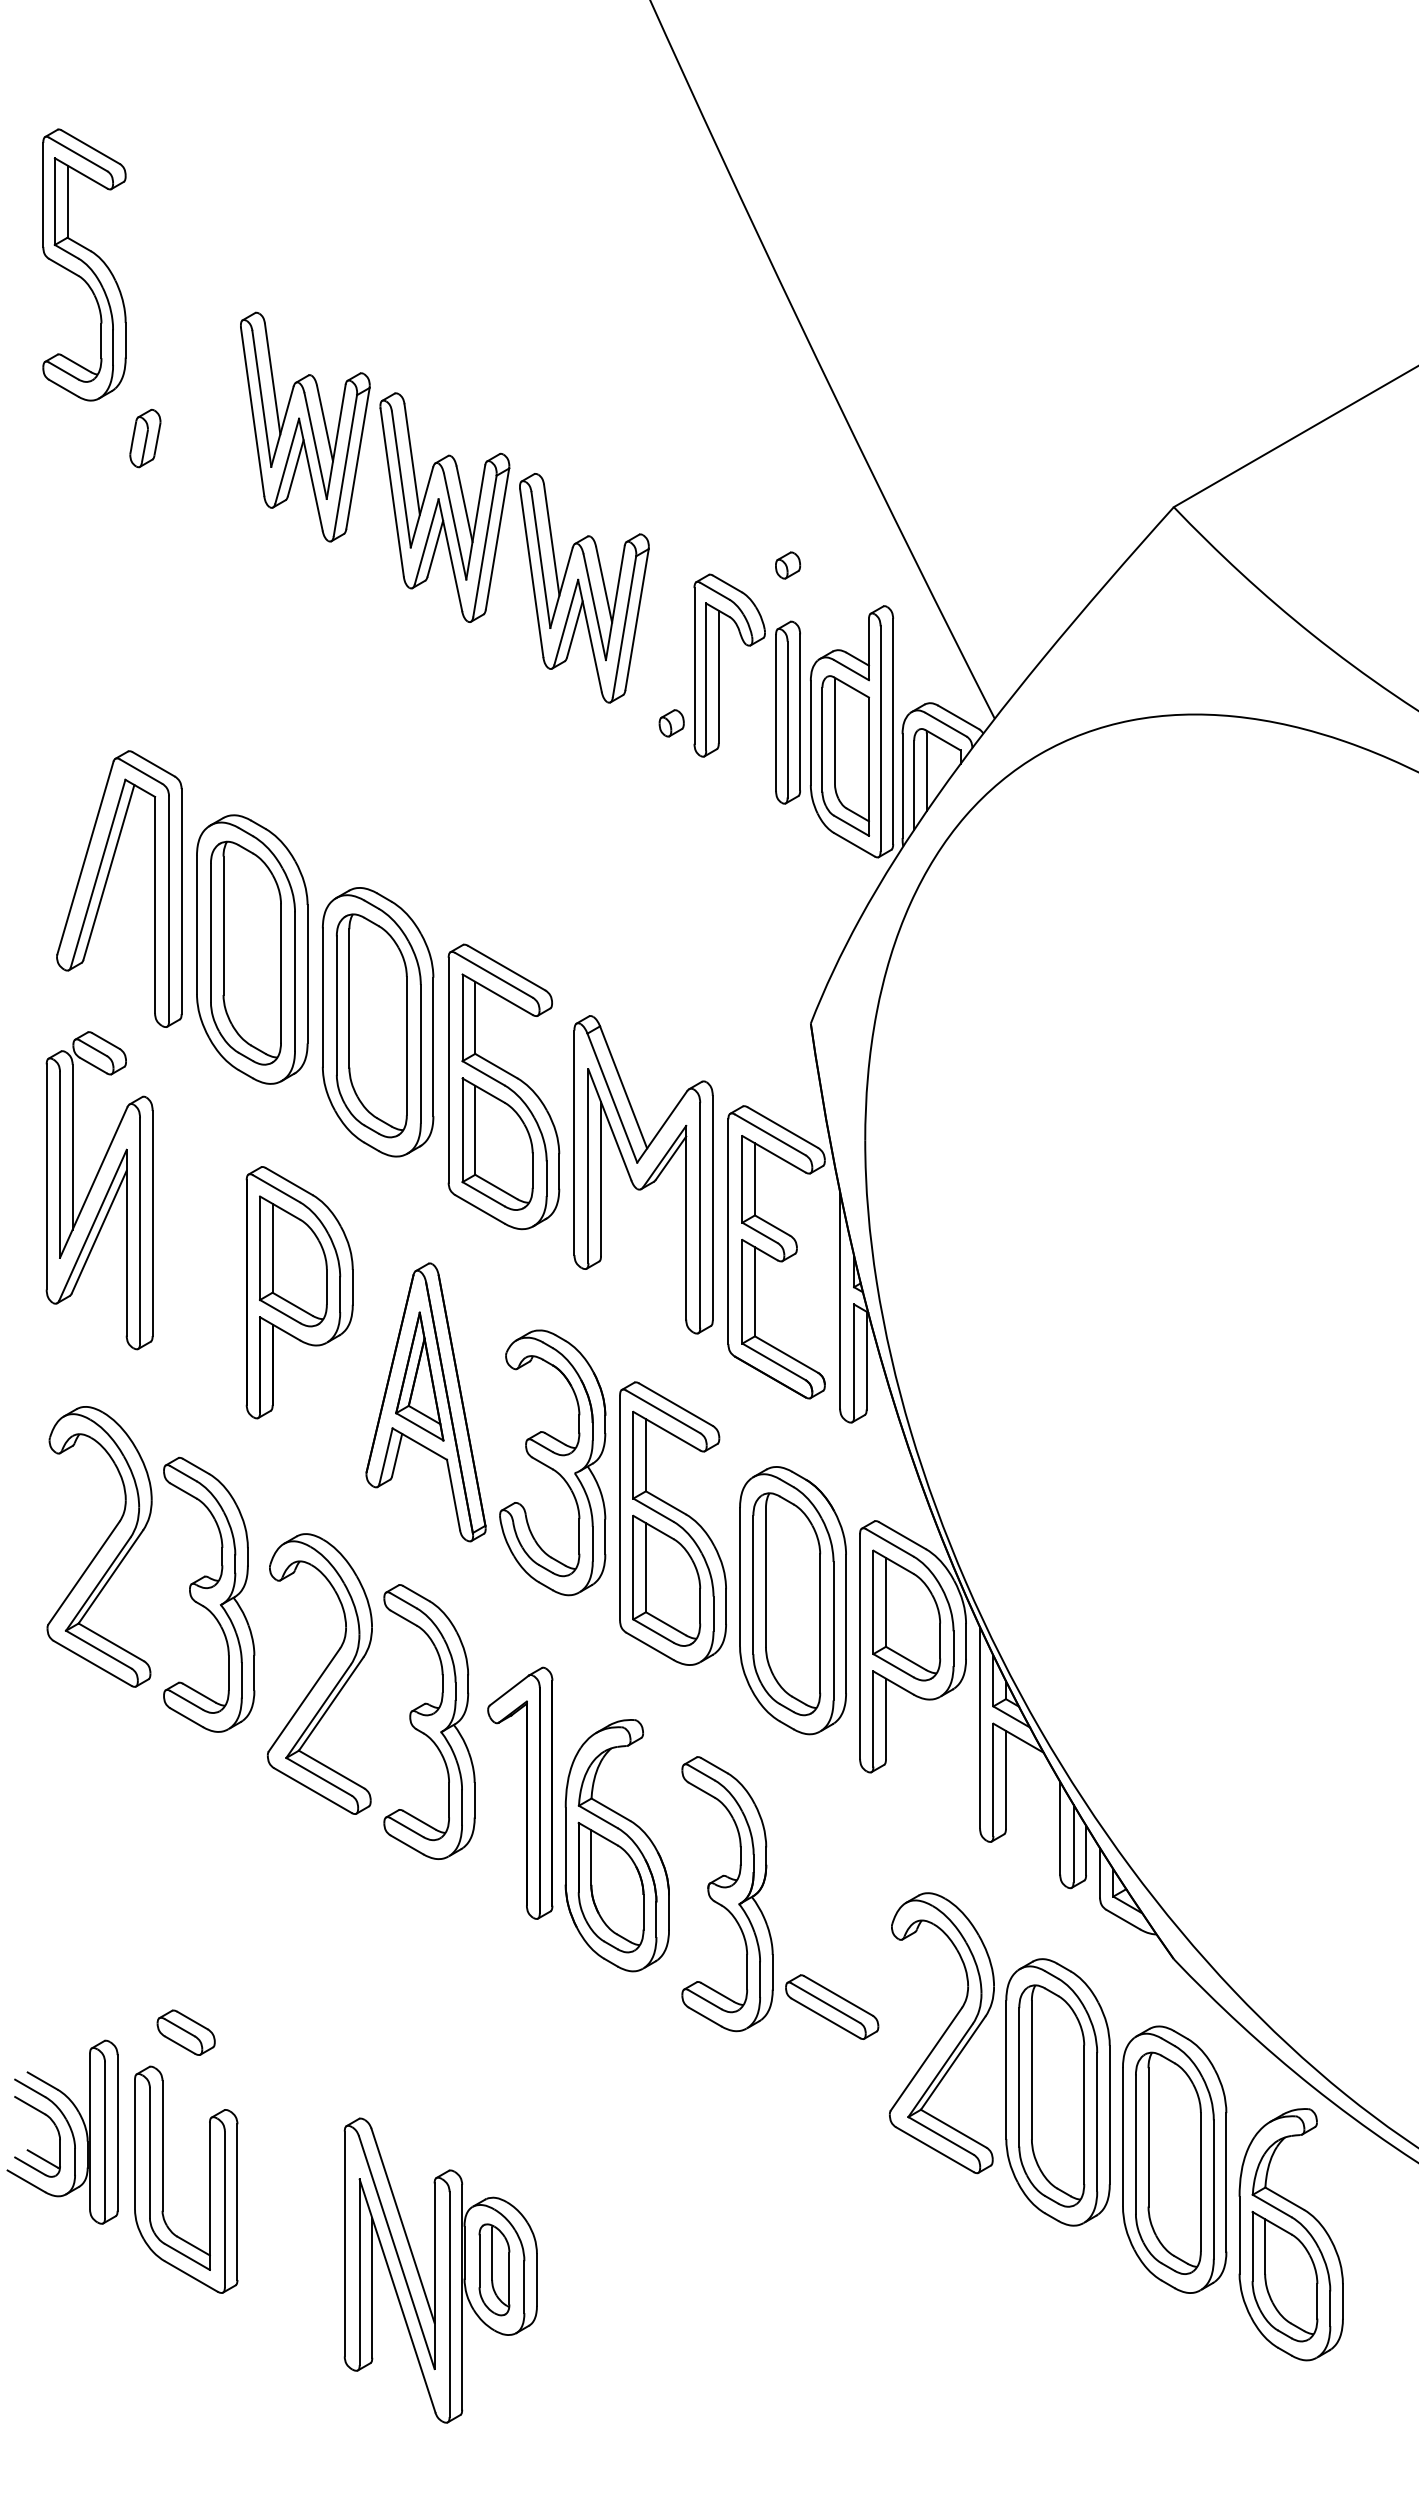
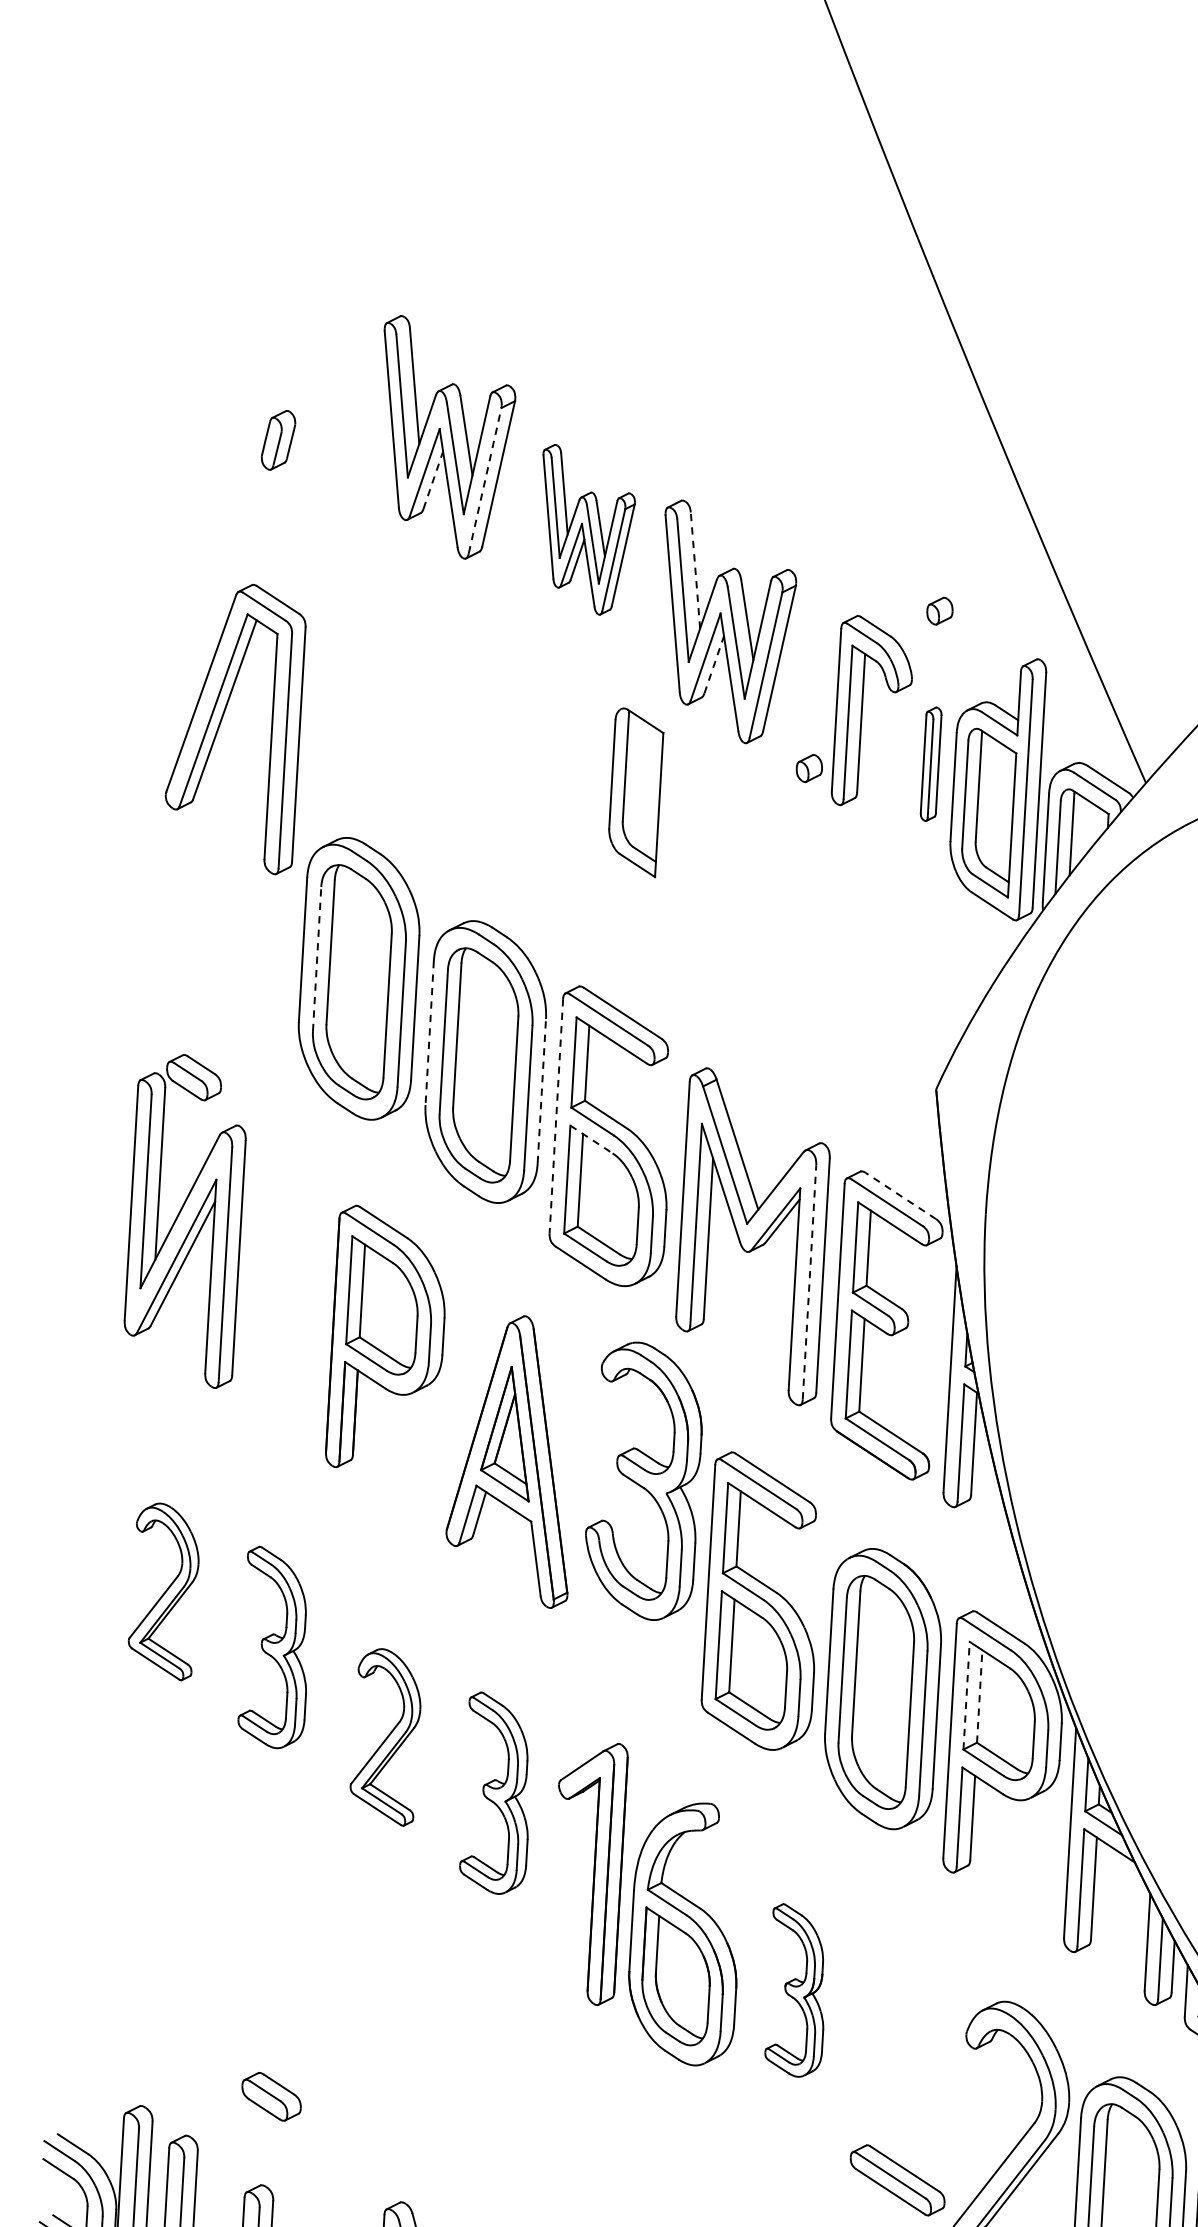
part: (84, 264) -> (225, 255), removed
line: (345, 465) -> (485, 480), solid -> dashed
line: (295, 468) -> (433, 480), solid -> dashed
part: (444, 507) -> (585, 530), size x0.7
line: (551, 540) -> (695, 570), solid -> dashed
line: (574, 629) -> (713, 664), solid -> dashed
part: (787, 712) -> (930, 764), size x0.6
part: (506, 755) -> (635, 792), added
part: (106, 885) -> (221, 723), moved
line: (210, 932) -> (316, 958), solid -> dashed
line: (322, 998) -> (429, 1033), solid -> dashed
line: (433, 1046) -> (541, 1090), solid -> dashed
line: (448, 1070) -> (556, 1116), solid -> dashed
line: (484, 1090) -> (592, 1139), solid -> dashed
line: (782, 1127) -> (900, 1195), solid -> dashed
line: (700, 1214) -> (809, 1281), solid -> dashed
part: (552, 1462) -> (643, 1480), moved
part: (99, 1546) -> (164, 1591), size x0.6
part: (209, 1594) -> (275, 1647), size x0.7
line: (885, 1601) -> (979, 1695), solid -> dashed
line: (873, 1602) -> (966, 1695), solid -> dashed
part: (319, 1673) -> (385, 1736), size x0.6
part: (429, 1721) -> (497, 1793), size x0.7
part: (727, 1894) -> (797, 1991), size x0.6
part: (832, 2006) -> (898, 2179), moved
part: (185, 2032) -> (270, 2096), moved

